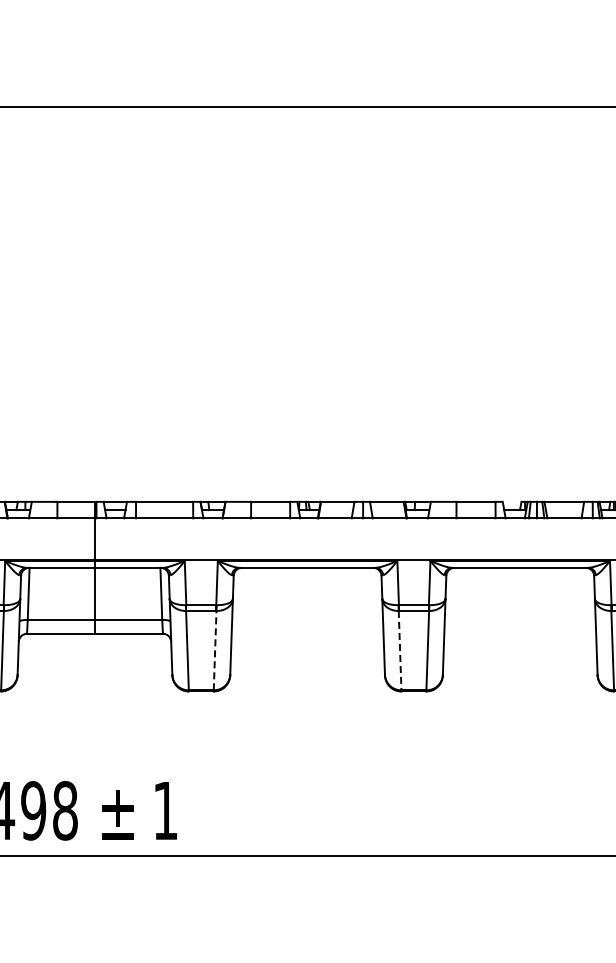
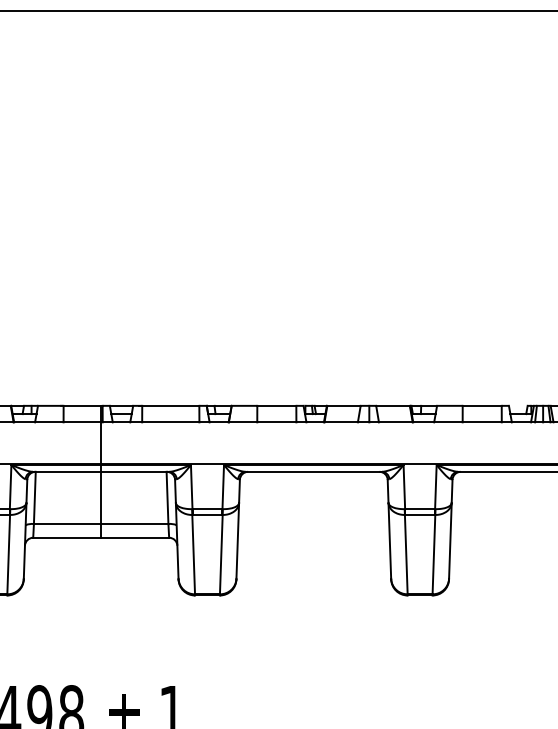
line: (215, 650) -> (221, 554), dashed -> solid
line: (400, 650) -> (406, 554), dashed -> solid

